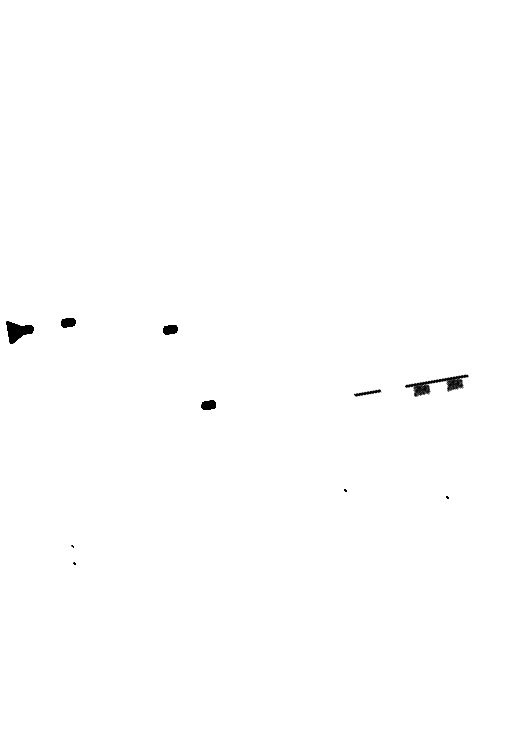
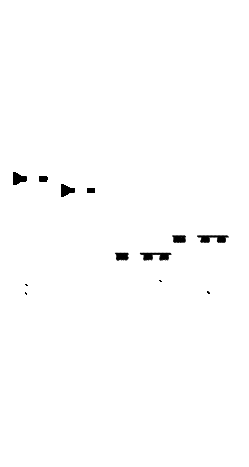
hatch: (120, 336) -> (66, 189), added
hatch: (367, 399) -> (178, 239), added
part: (208, 405) -> (102, 229), removed
part: (301, 446) -> (143, 256), size x1.43

